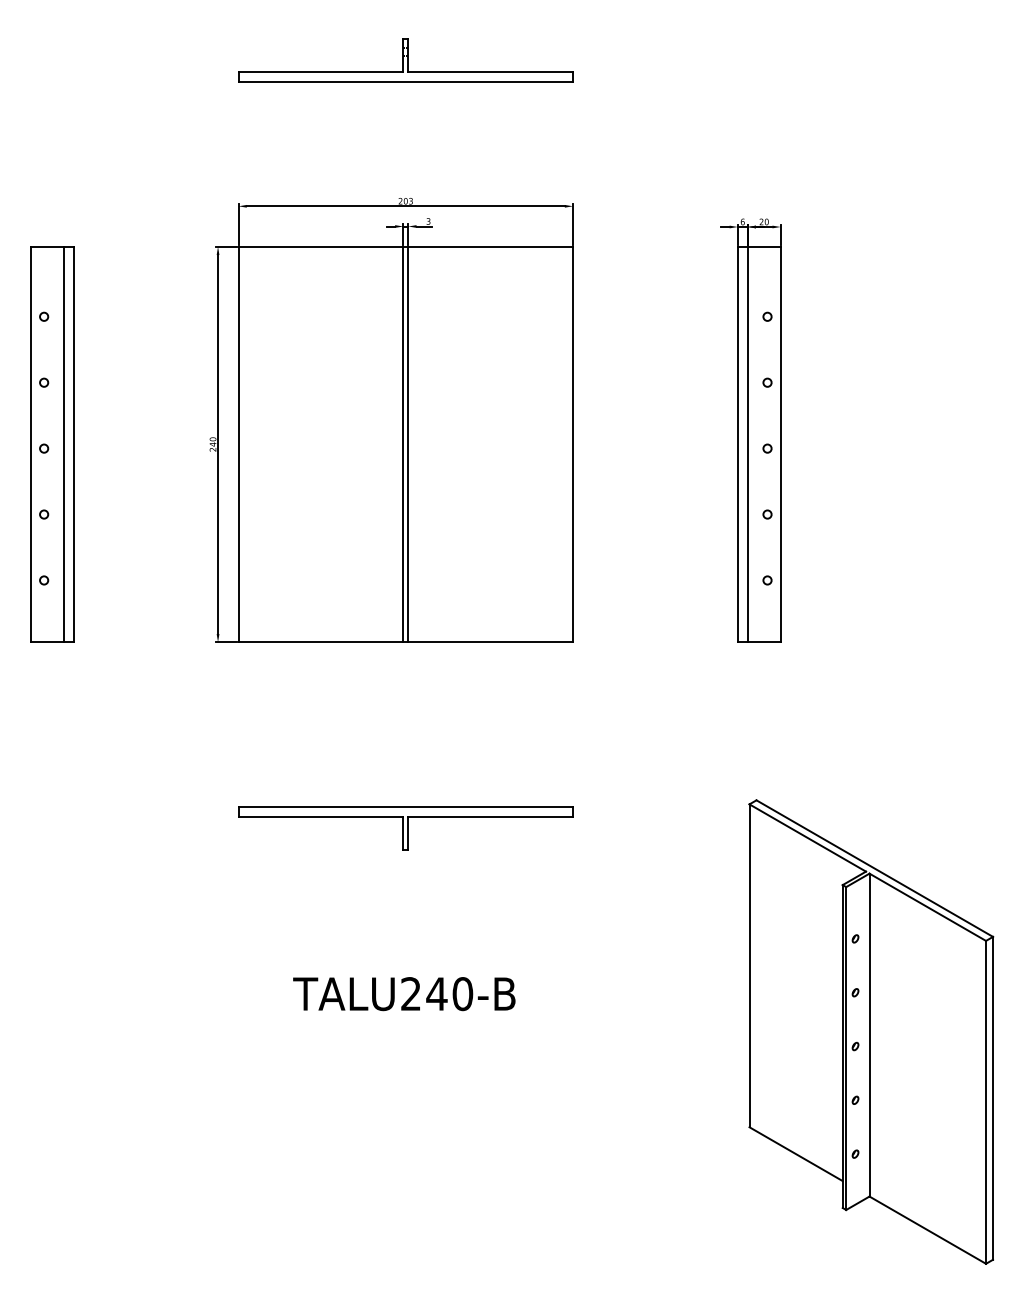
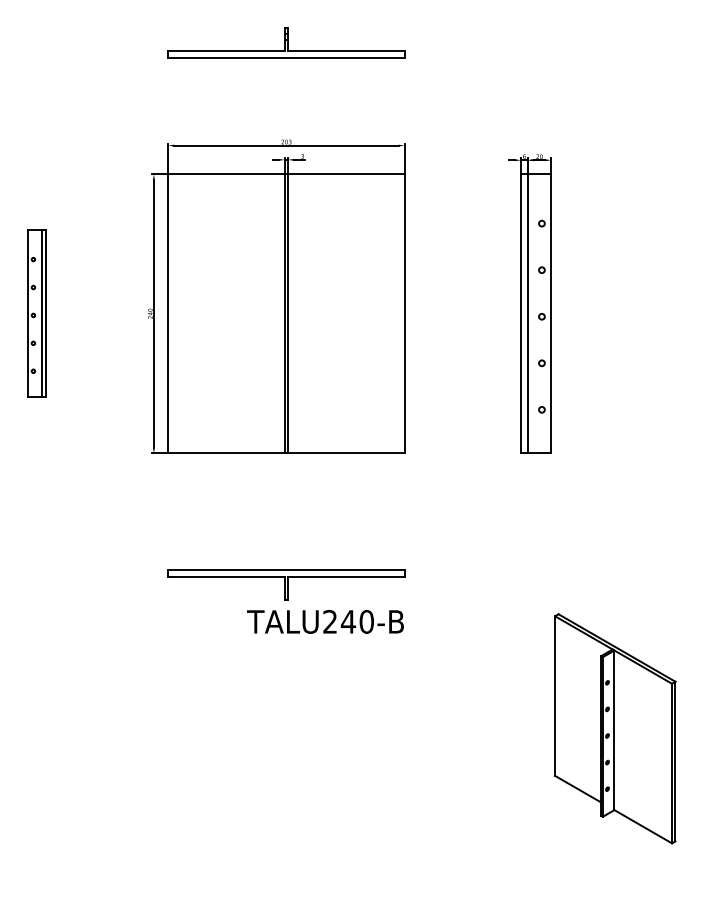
part: (51, 444) -> (36, 313), size x0.6
text: (404, 993) -> (325, 621), moved
part: (871, 1031) -> (615, 728), size x0.7

